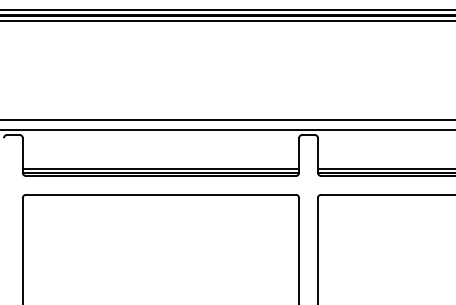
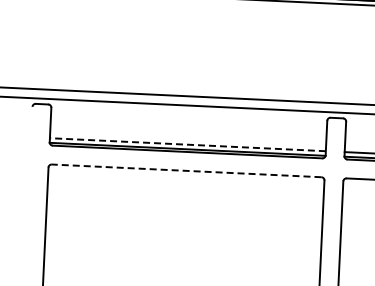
line: (160, 168) -> (187, 144), solid -> dashed
line: (160, 194) -> (186, 170), solid -> dashed

